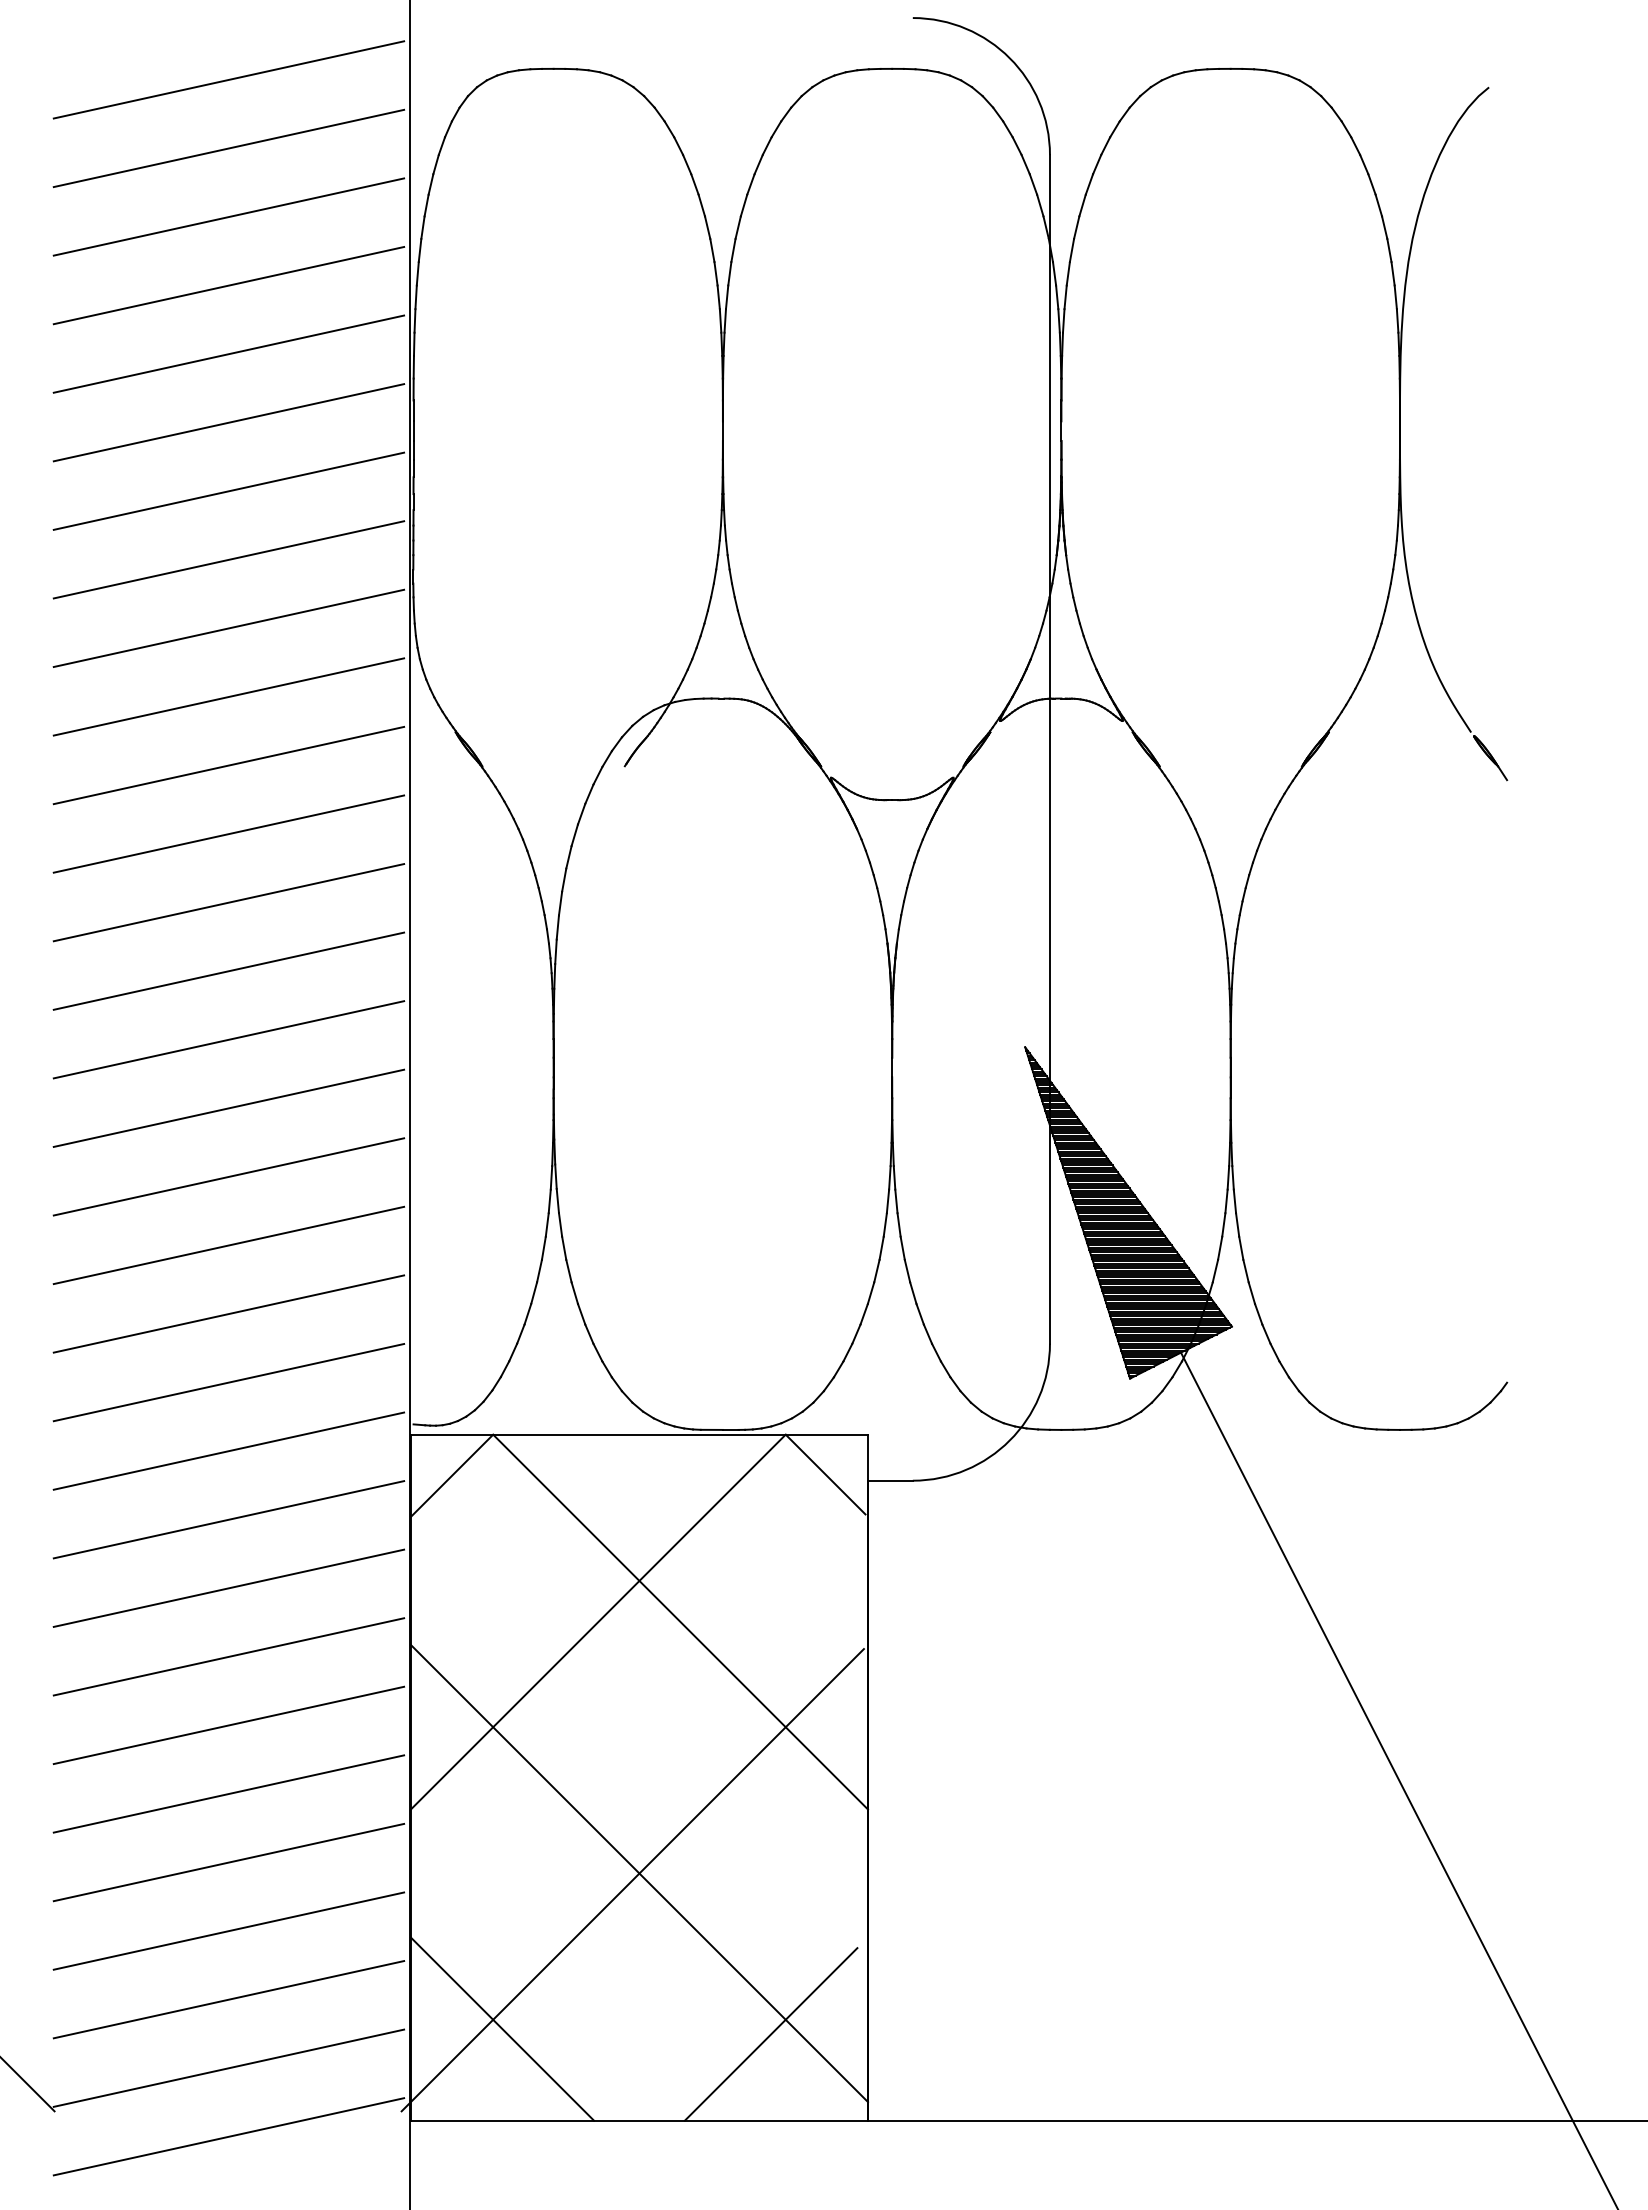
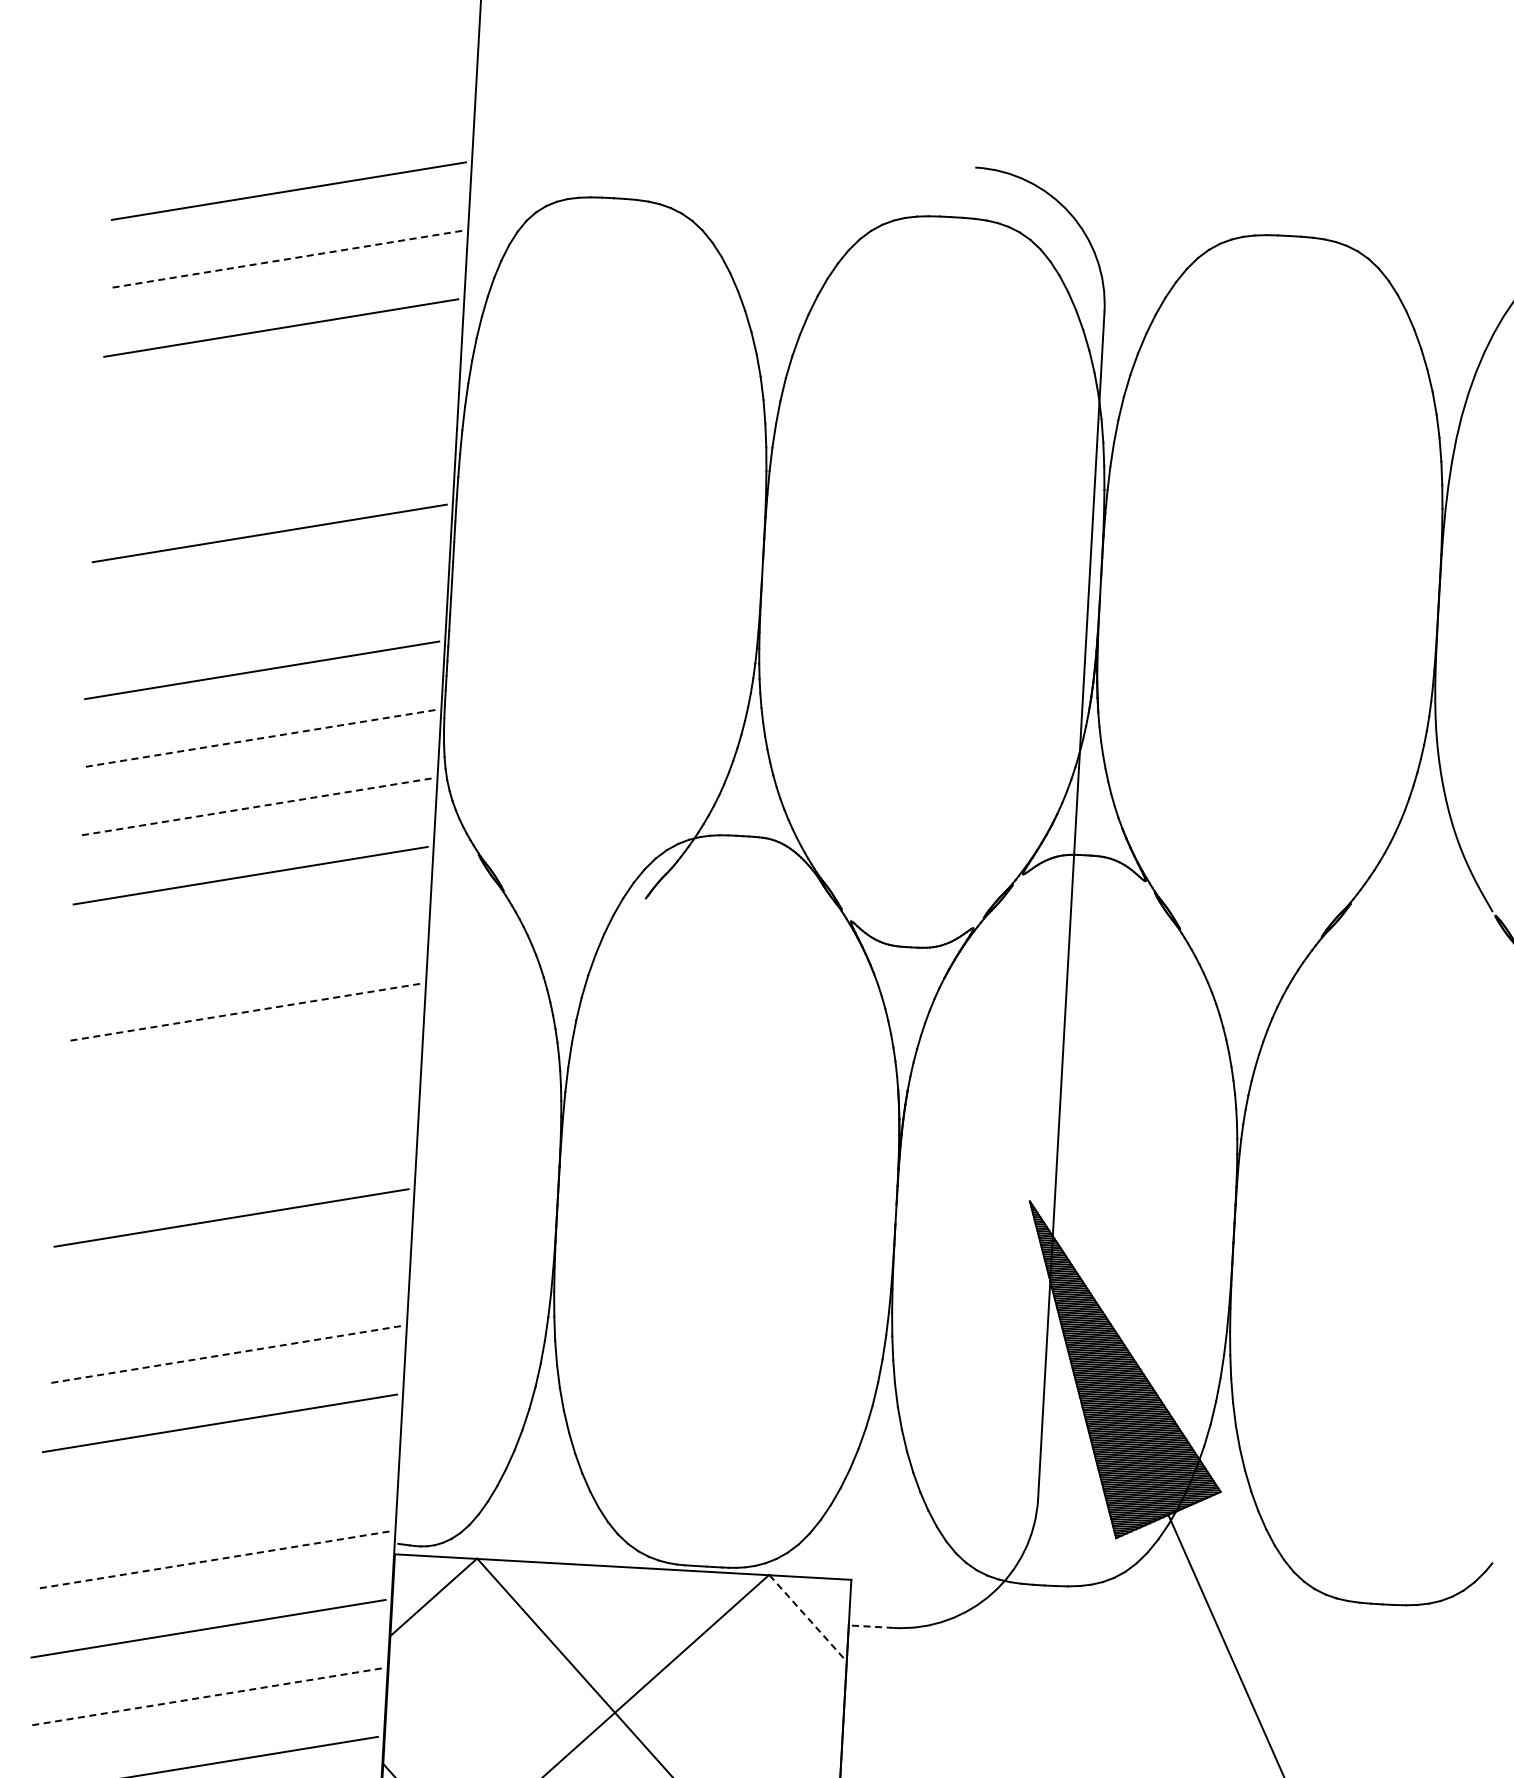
line: (228, 148) -> (284, 259), solid -> dashed
line: (228, 285) -> (277, 396), removed
line: (228, 353) -> (273, 464), removed
line: (228, 490) -> (265, 601), removed
line: (228, 628) -> (257, 738), solid -> dashed
line: (228, 697) -> (254, 807), solid -> dashed
line: (228, 833) -> (246, 943), removed
line: (228, 902) -> (242, 1012), solid -> dashed
line: (228, 970) -> (238, 1080), removed
line: (228, 1039) -> (234, 1149), removed
line: (228, 1176) -> (227, 1286), removed
line: (228, 1245) -> (223, 1354), solid -> dashed
line: (228, 1382) -> (215, 1491), removed
line: (228, 1451) -> (211, 1560), solid -> dashed
line: (826, 1475) -> (807, 1617), solid -> dashed
line: (889, 1480) -> (870, 1626), solid -> dashed
line: (228, 1588) -> (204, 1697), solid -> dashed

